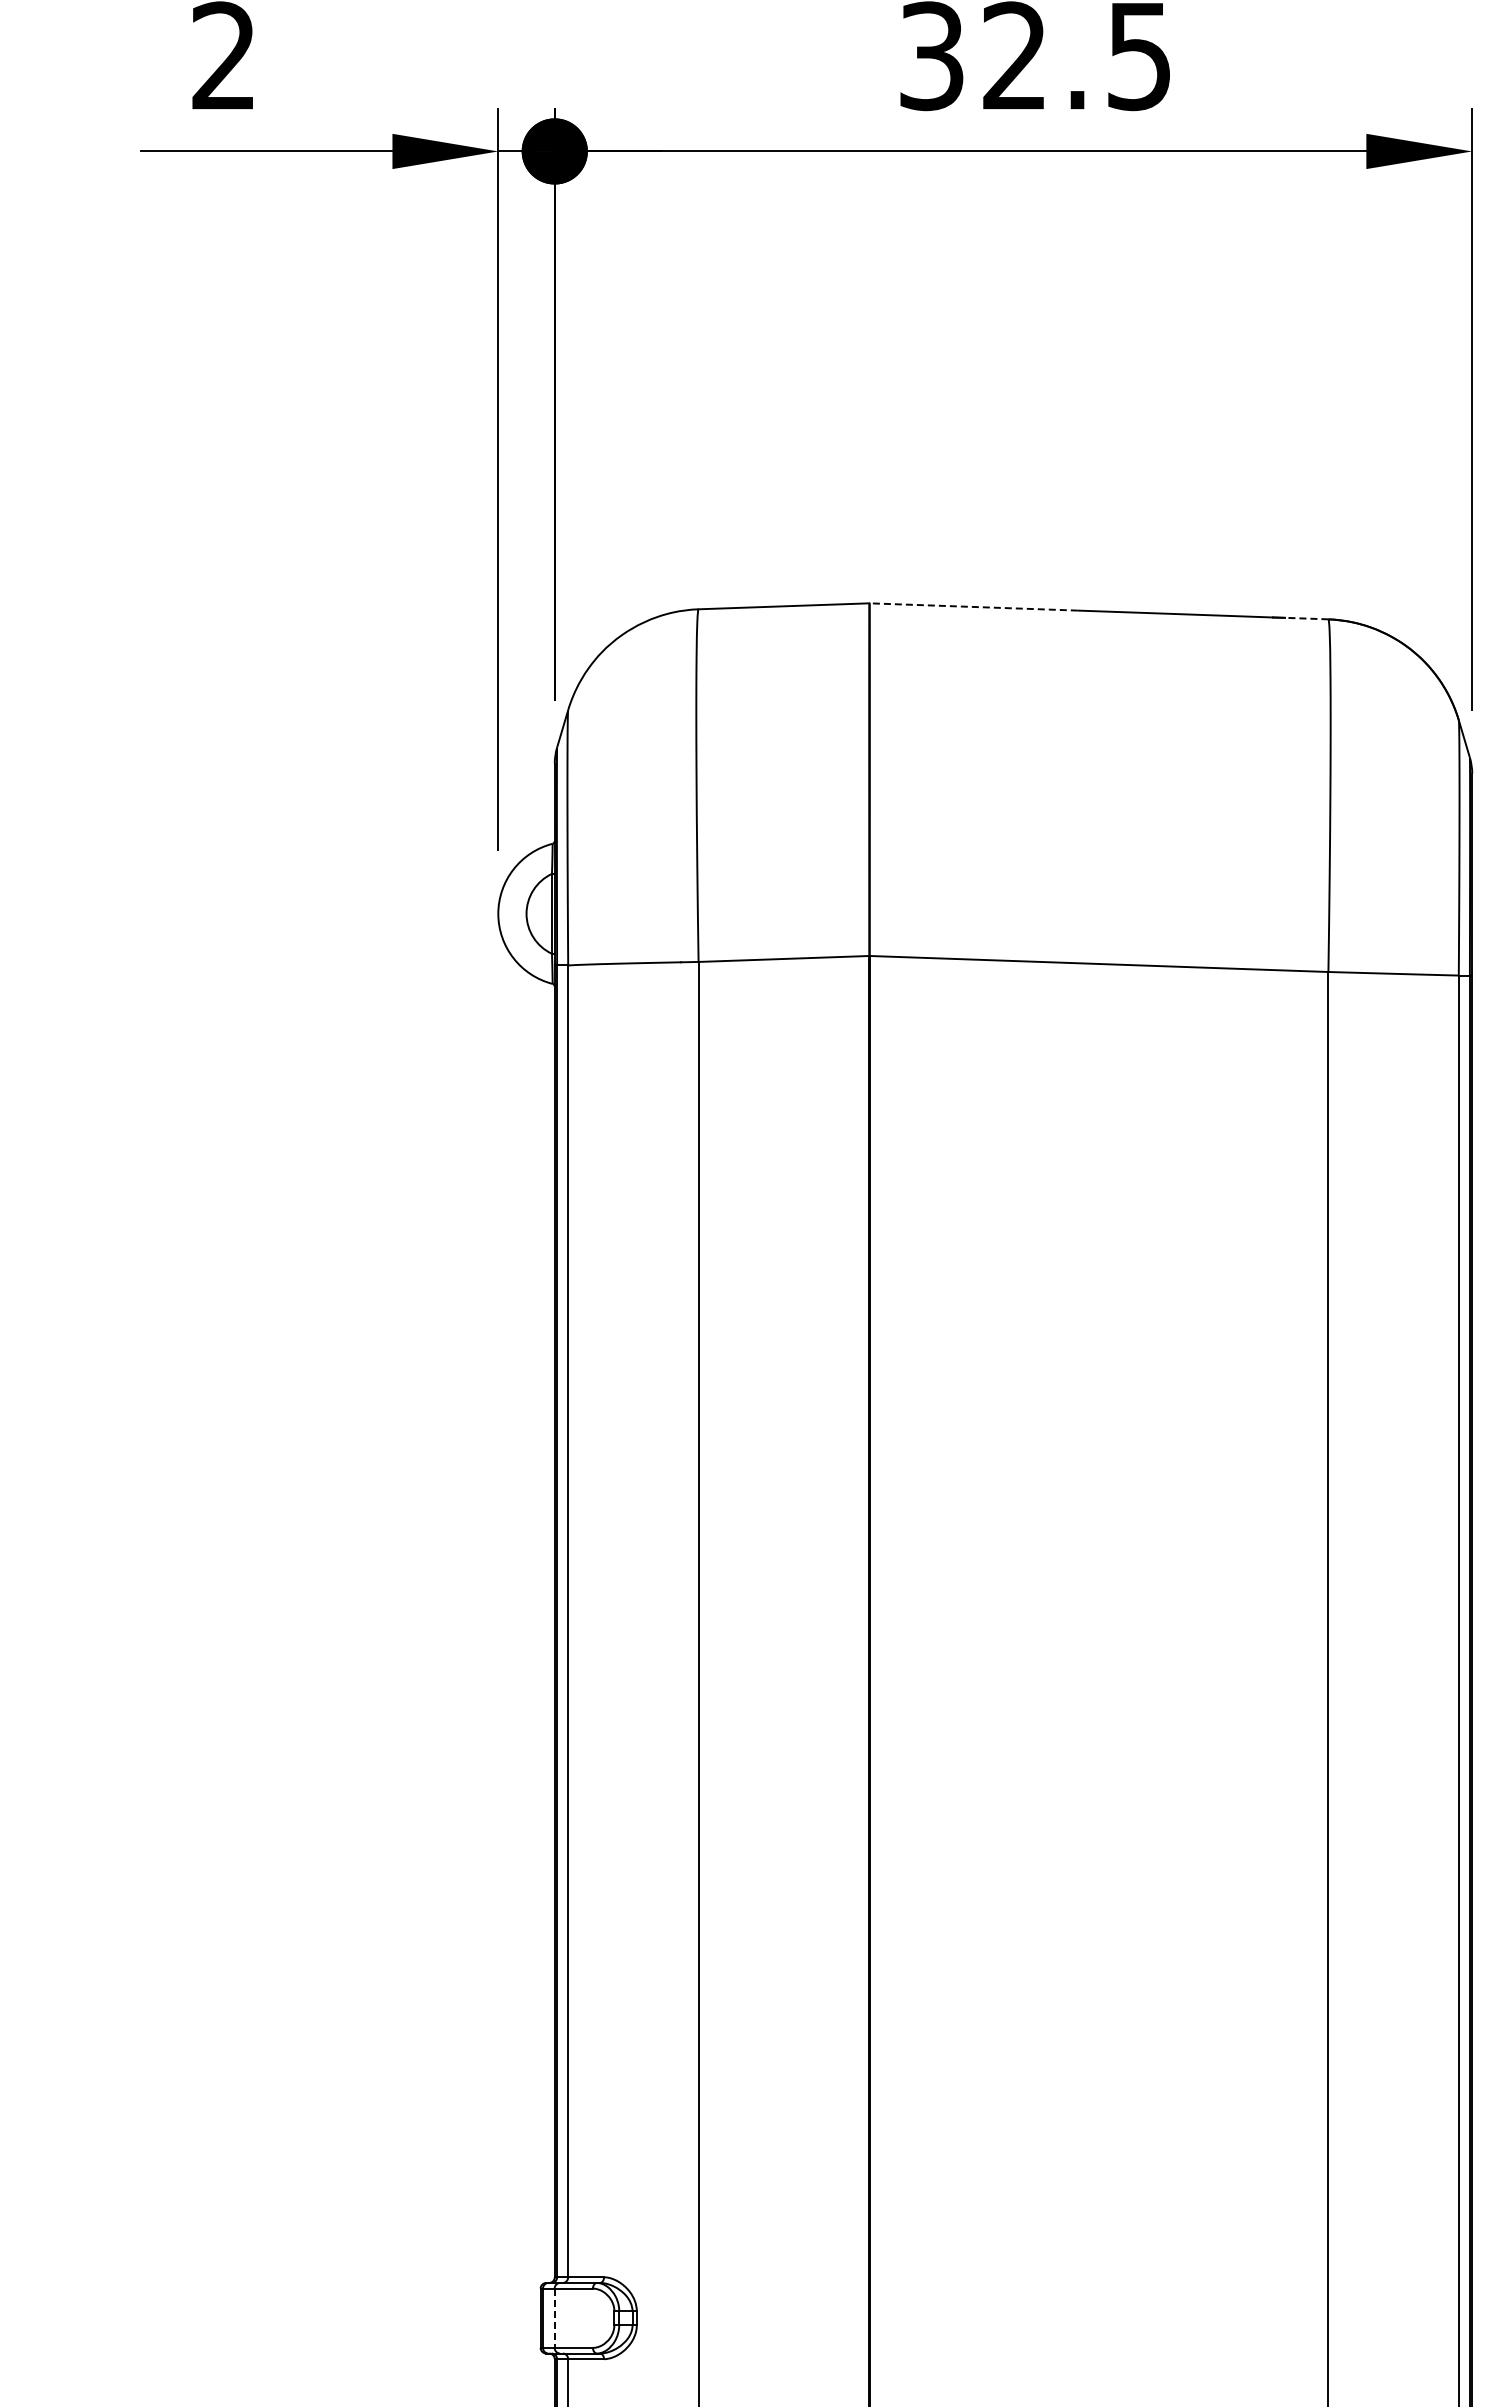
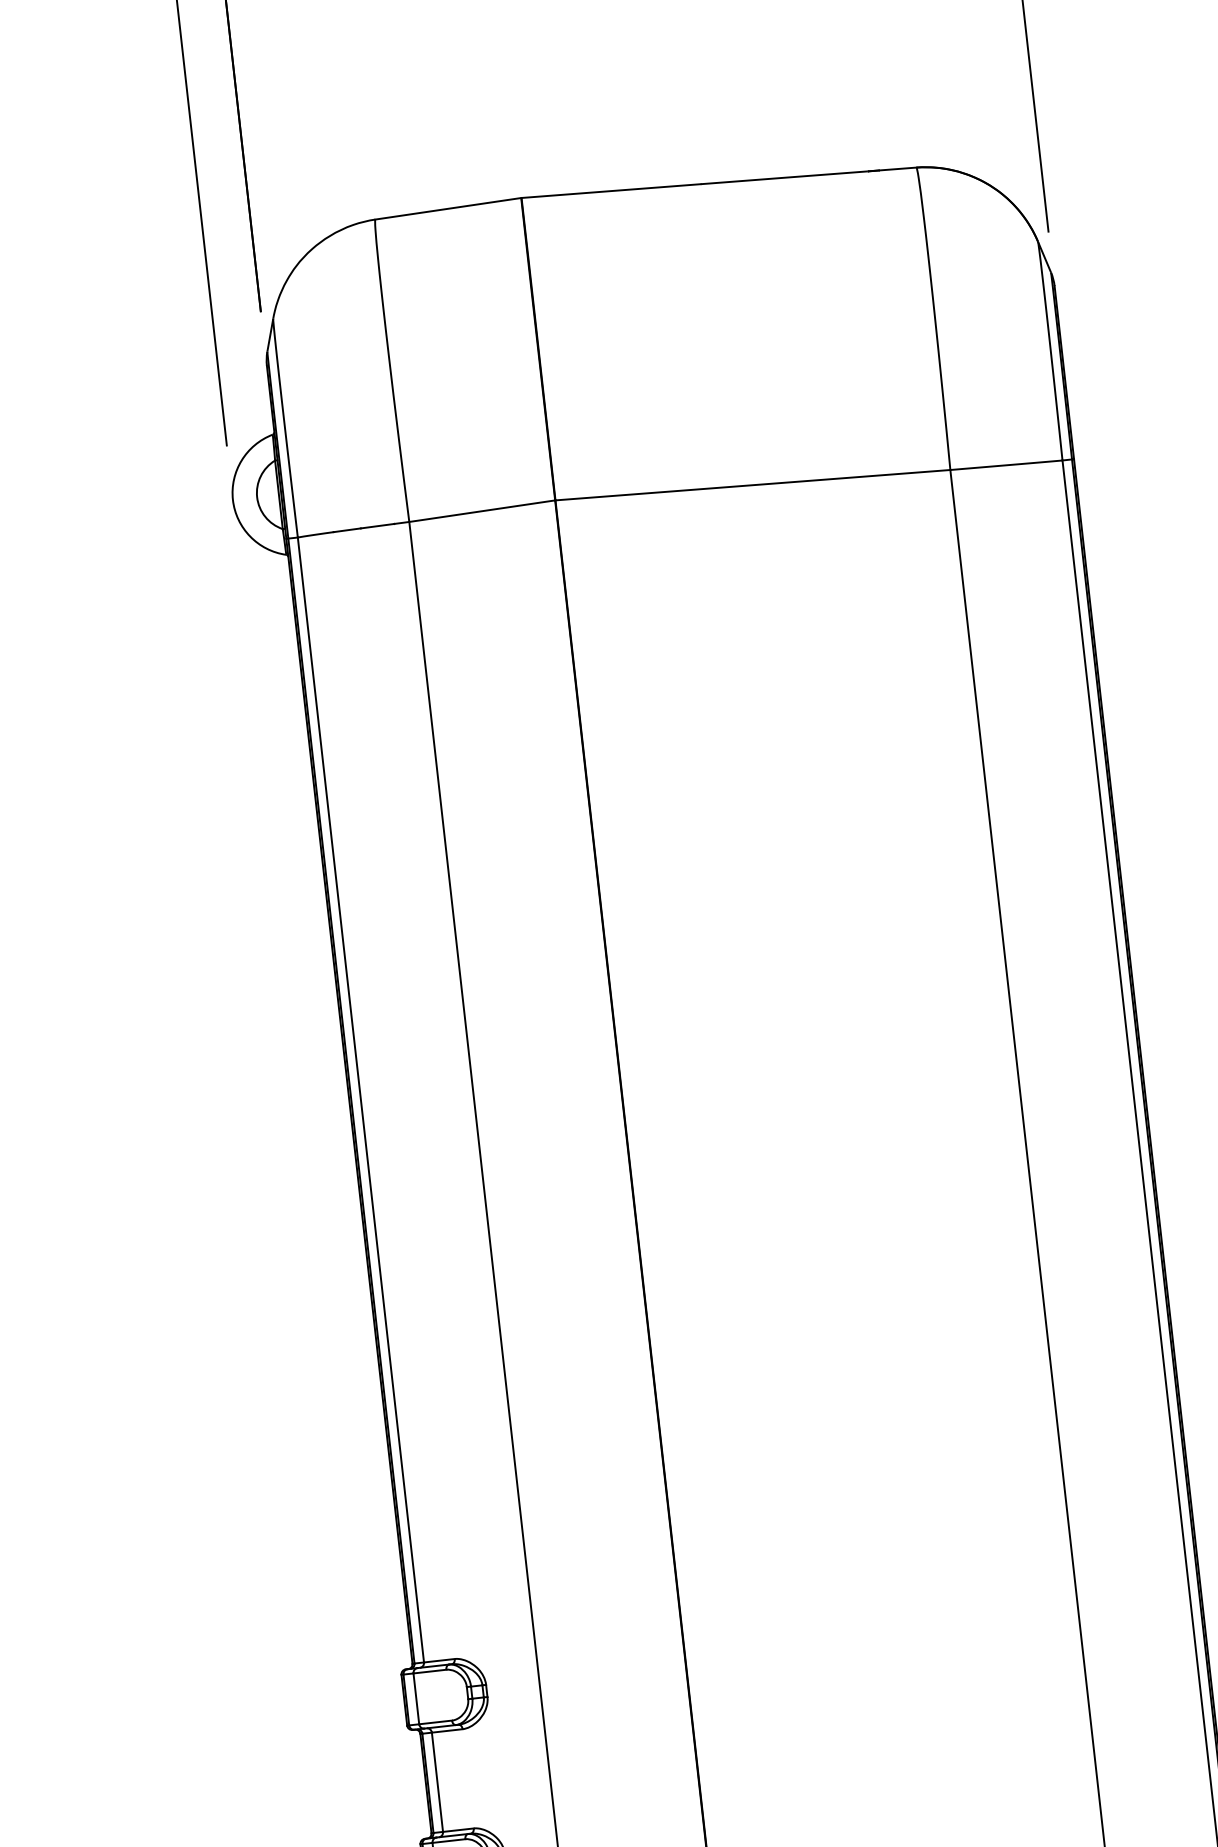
line: (973, 606) -> (610, 190), dashed -> solid
line: (1306, 618) -> (897, 168), dashed -> solid
line: (554, 2318) -> (416, 1699), dashed -> solid

